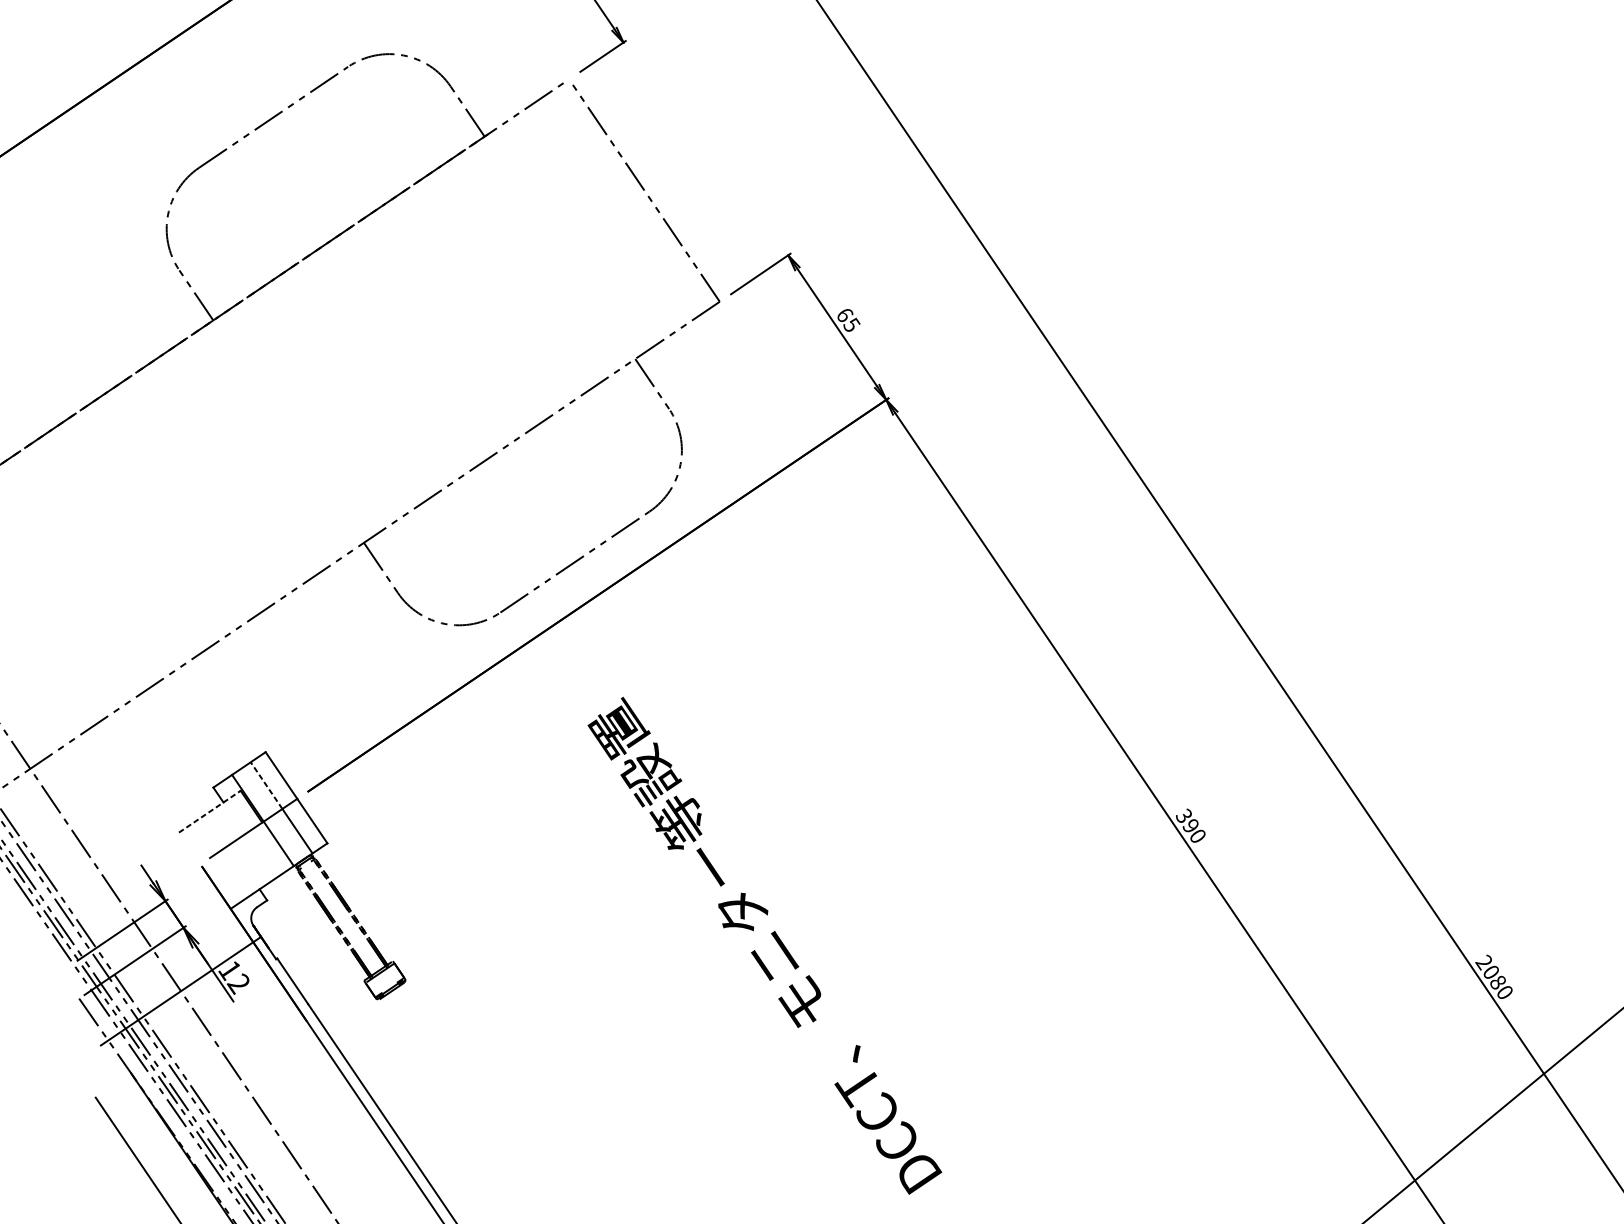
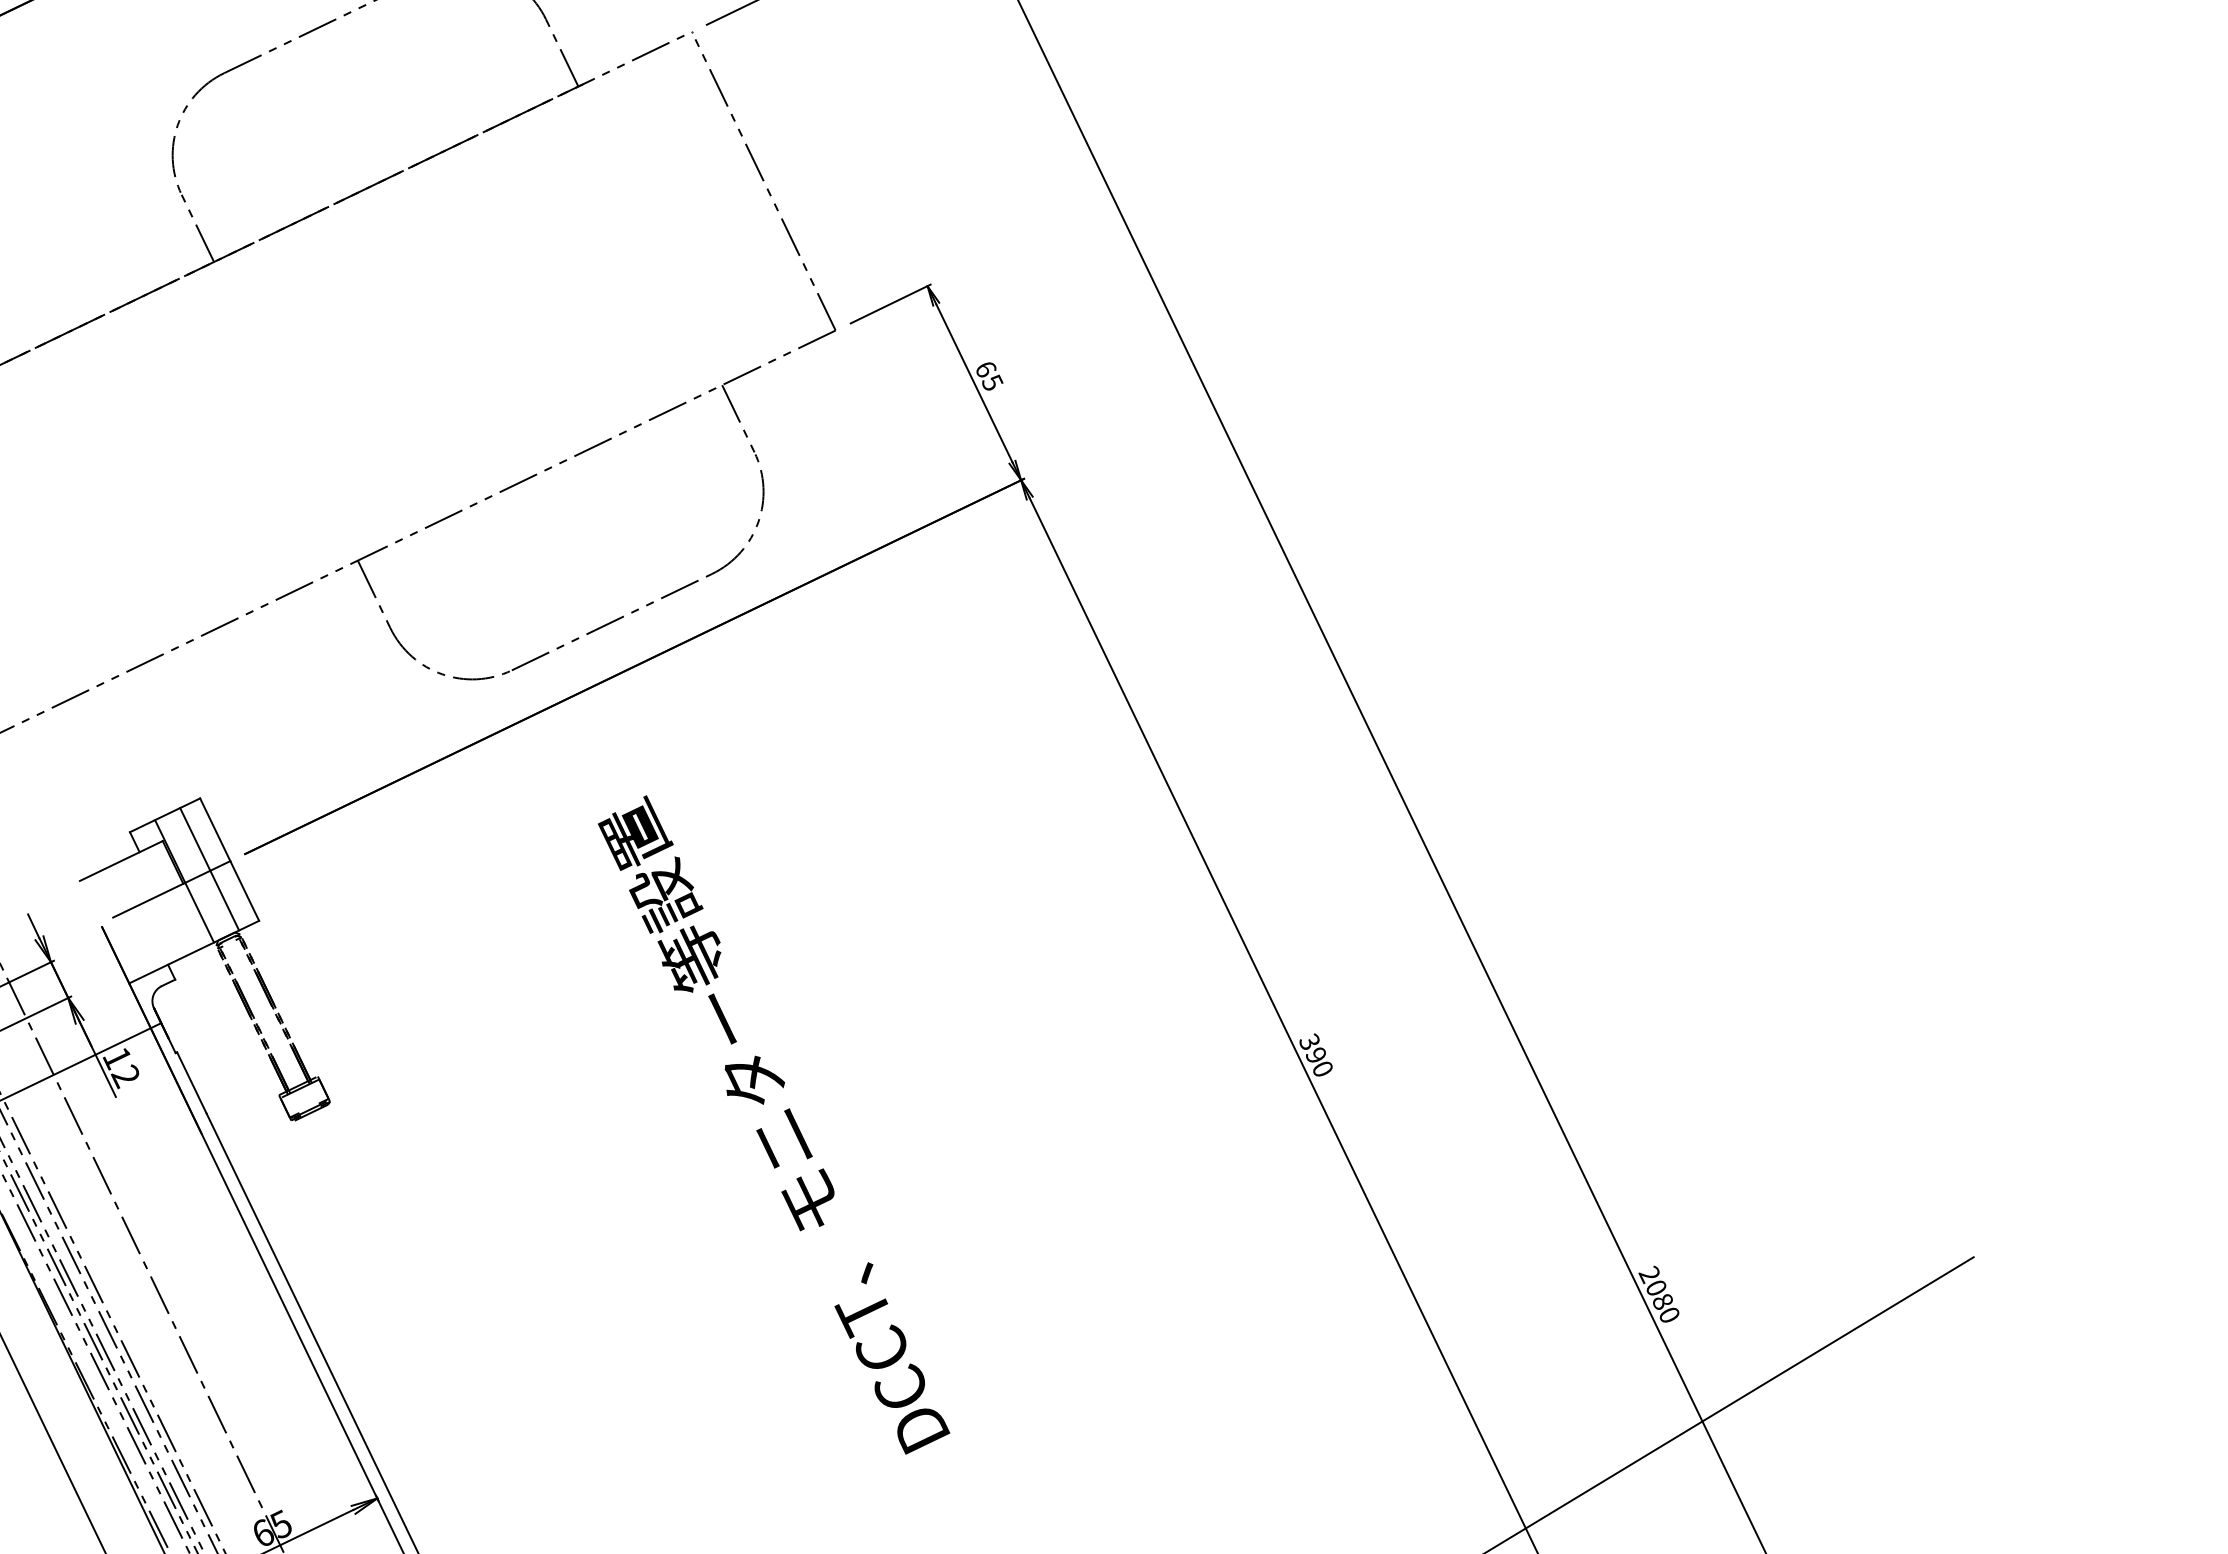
line: (266, 785) -> (195, 839), dashed -> solid
line: (210, 812) -> (121, 861), dashed -> solid

